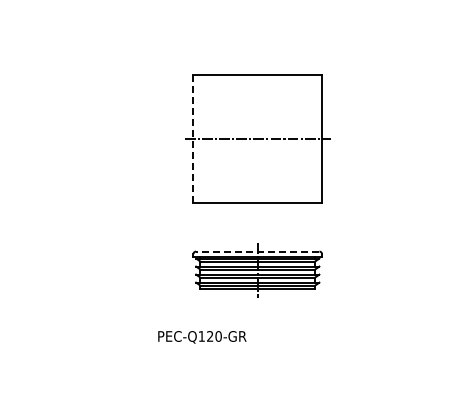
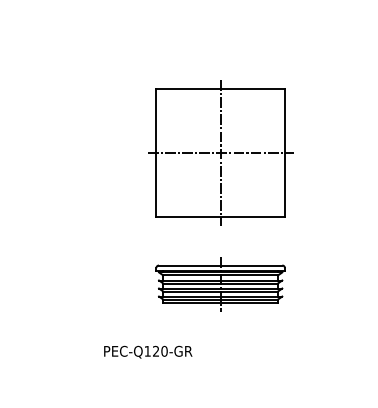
line: (257, 138) -> (220, 152), added
line: (193, 139) -> (156, 153), dashed -> solid
line: (257, 251) -> (220, 265), dashed -> solid
text: (202, 337) -> (148, 352), moved

